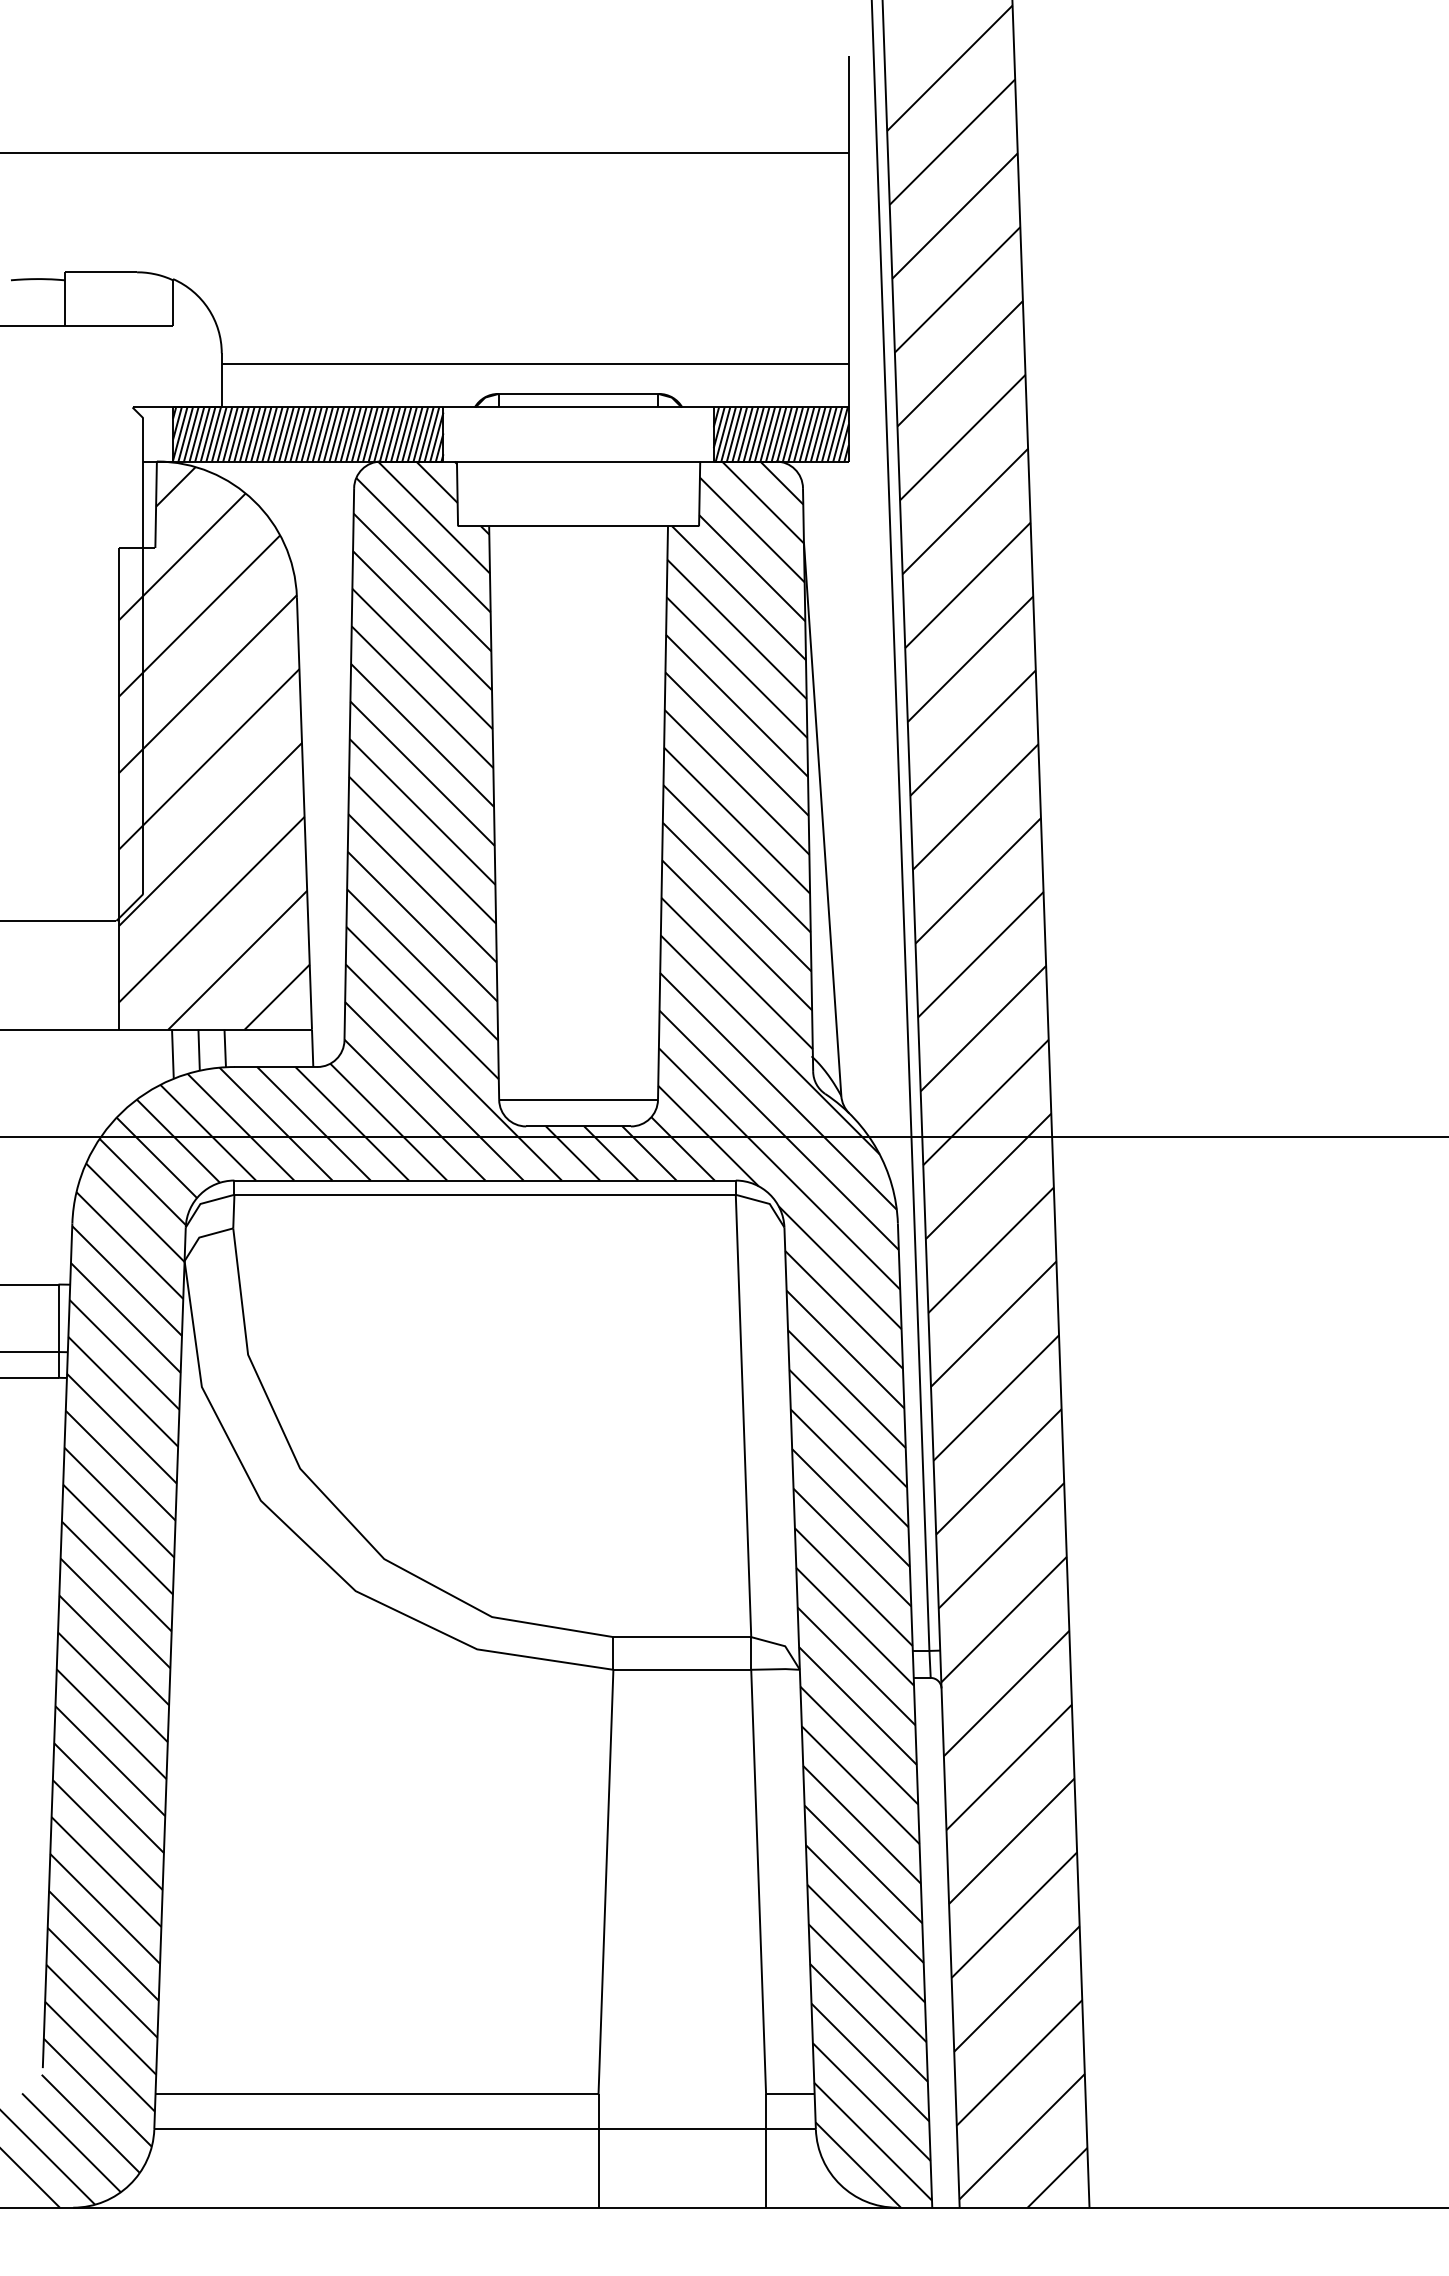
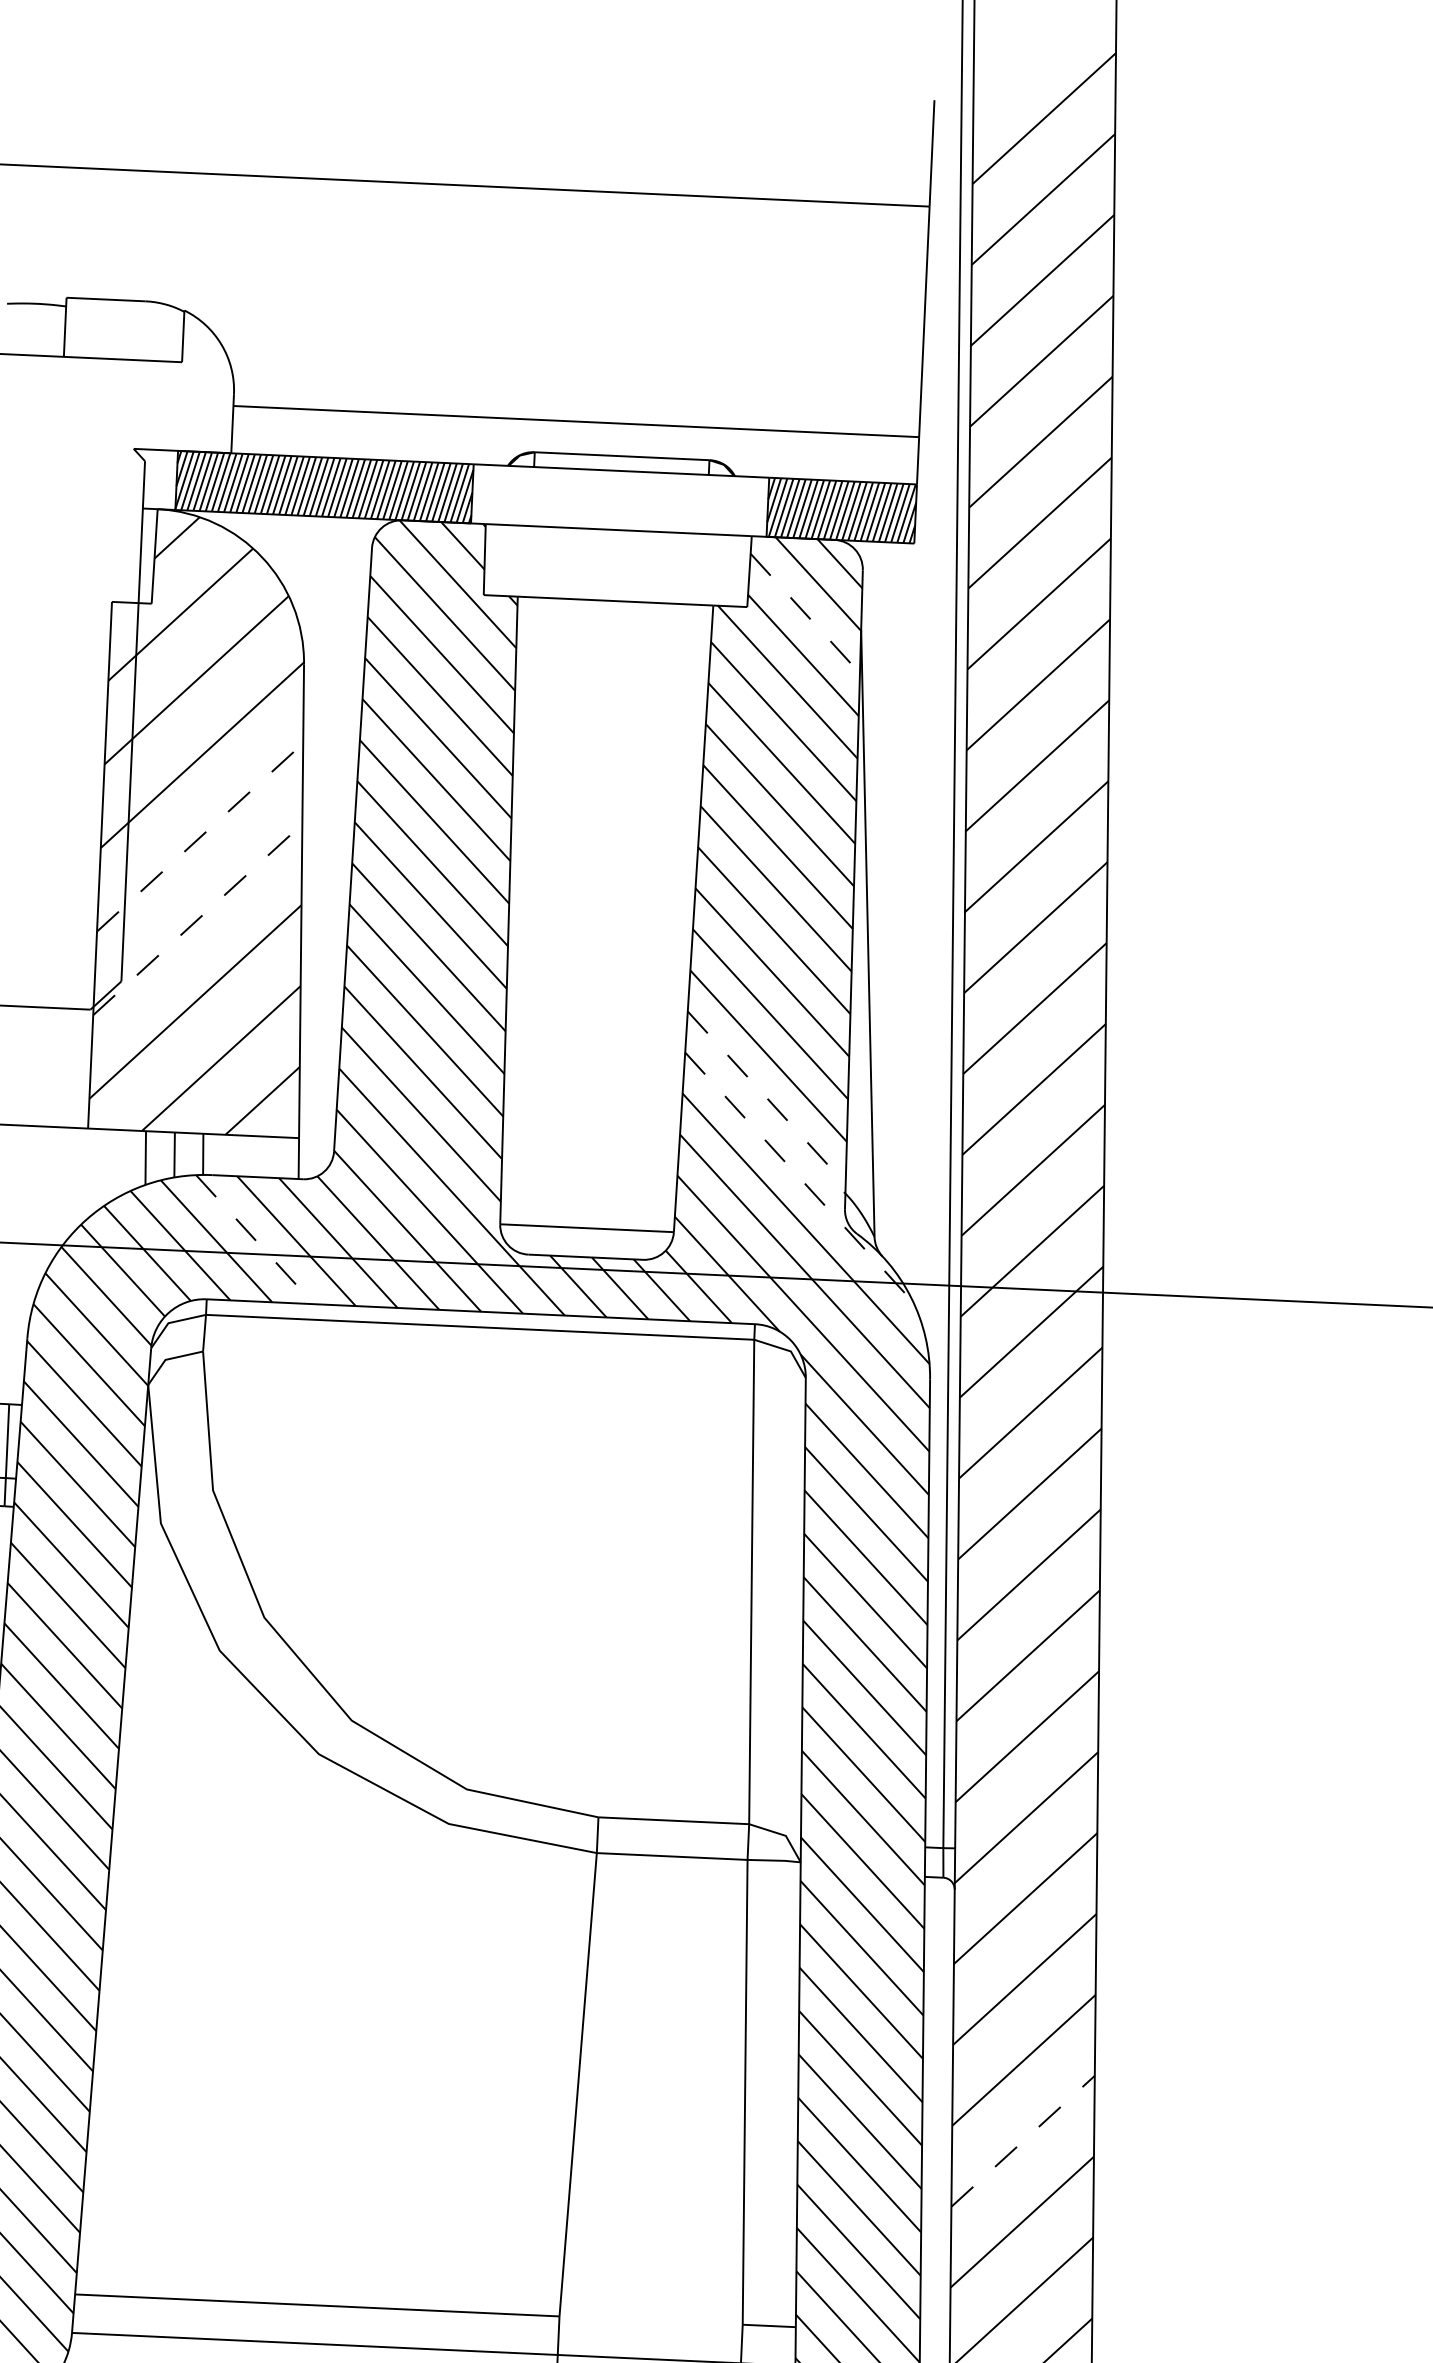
line: (752, 530) -> (805, 614), solid -> dashed
line: (209, 759) -> (200, 837), solid -> dashed
line: (210, 834) -> (197, 919), solid -> dashed
line: (737, 973) -> (767, 1097), solid -> dashed
line: (770, 1044) -> (799, 1177), solid -> dashed
line: (276, 1124) -> (255, 1240), solid -> dashed
line: (1014, 1915) -> (1023, 2141), solid -> dashed

